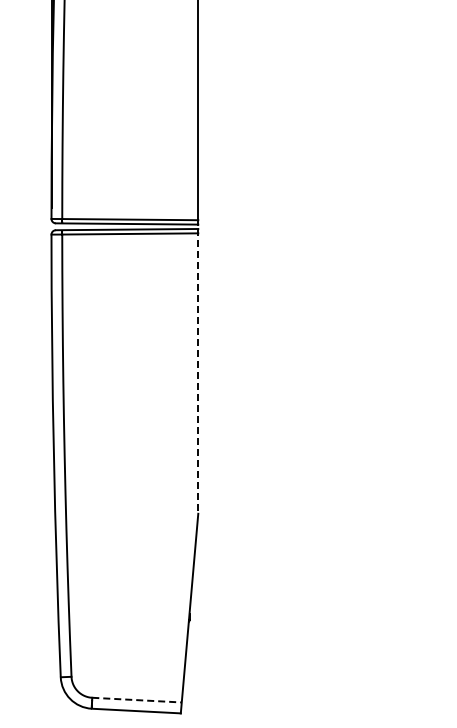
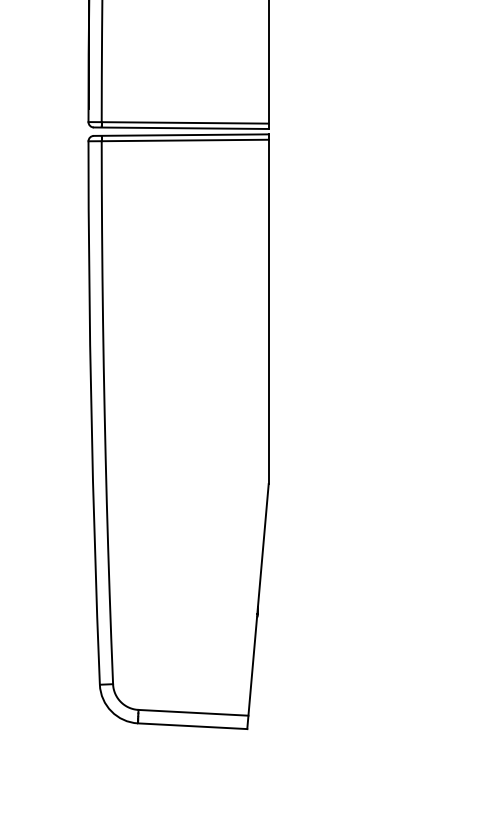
line: (198, 371) -> (268, 309), dashed -> solid
line: (137, 700) -> (194, 713), dashed -> solid

